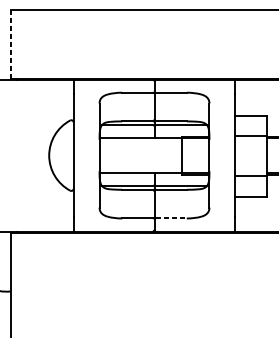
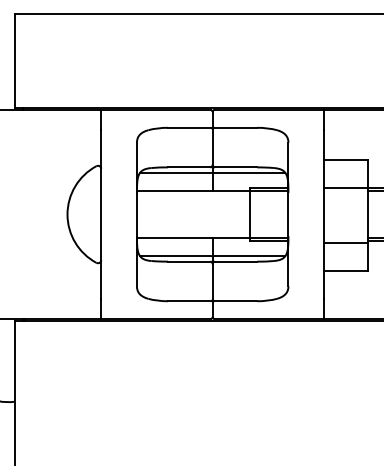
line: (10, 44) -> (14, 61), dashed -> solid
line: (171, 218) -> (236, 301), dashed -> solid

